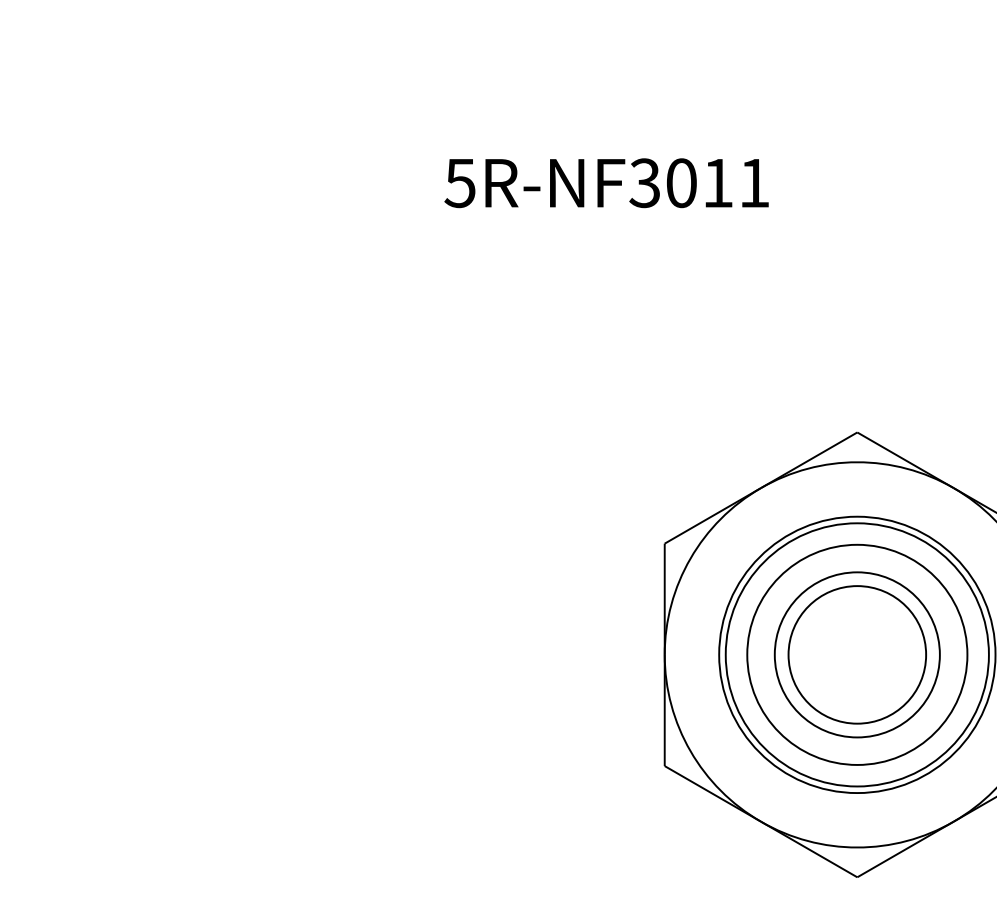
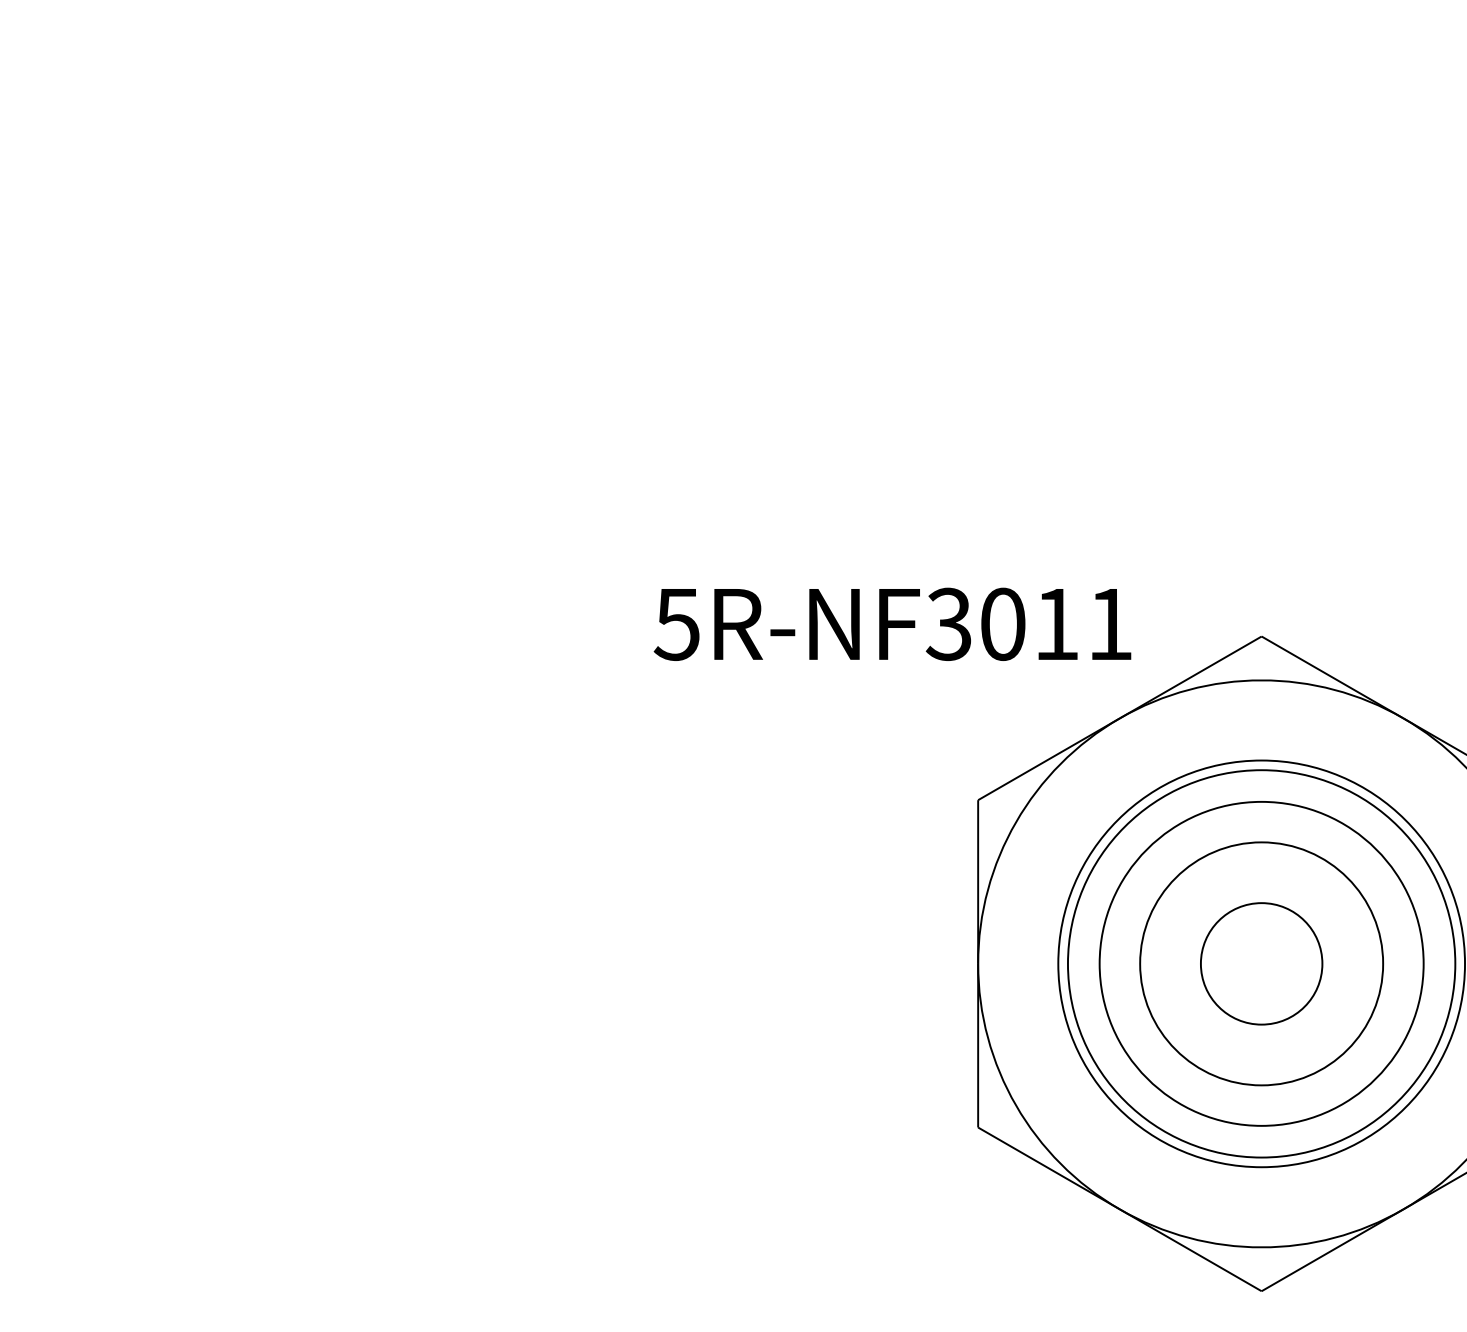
text: (606, 183) -> (892, 624), moved
circle: (857, 654) -> (1261, 963), size x0.6

